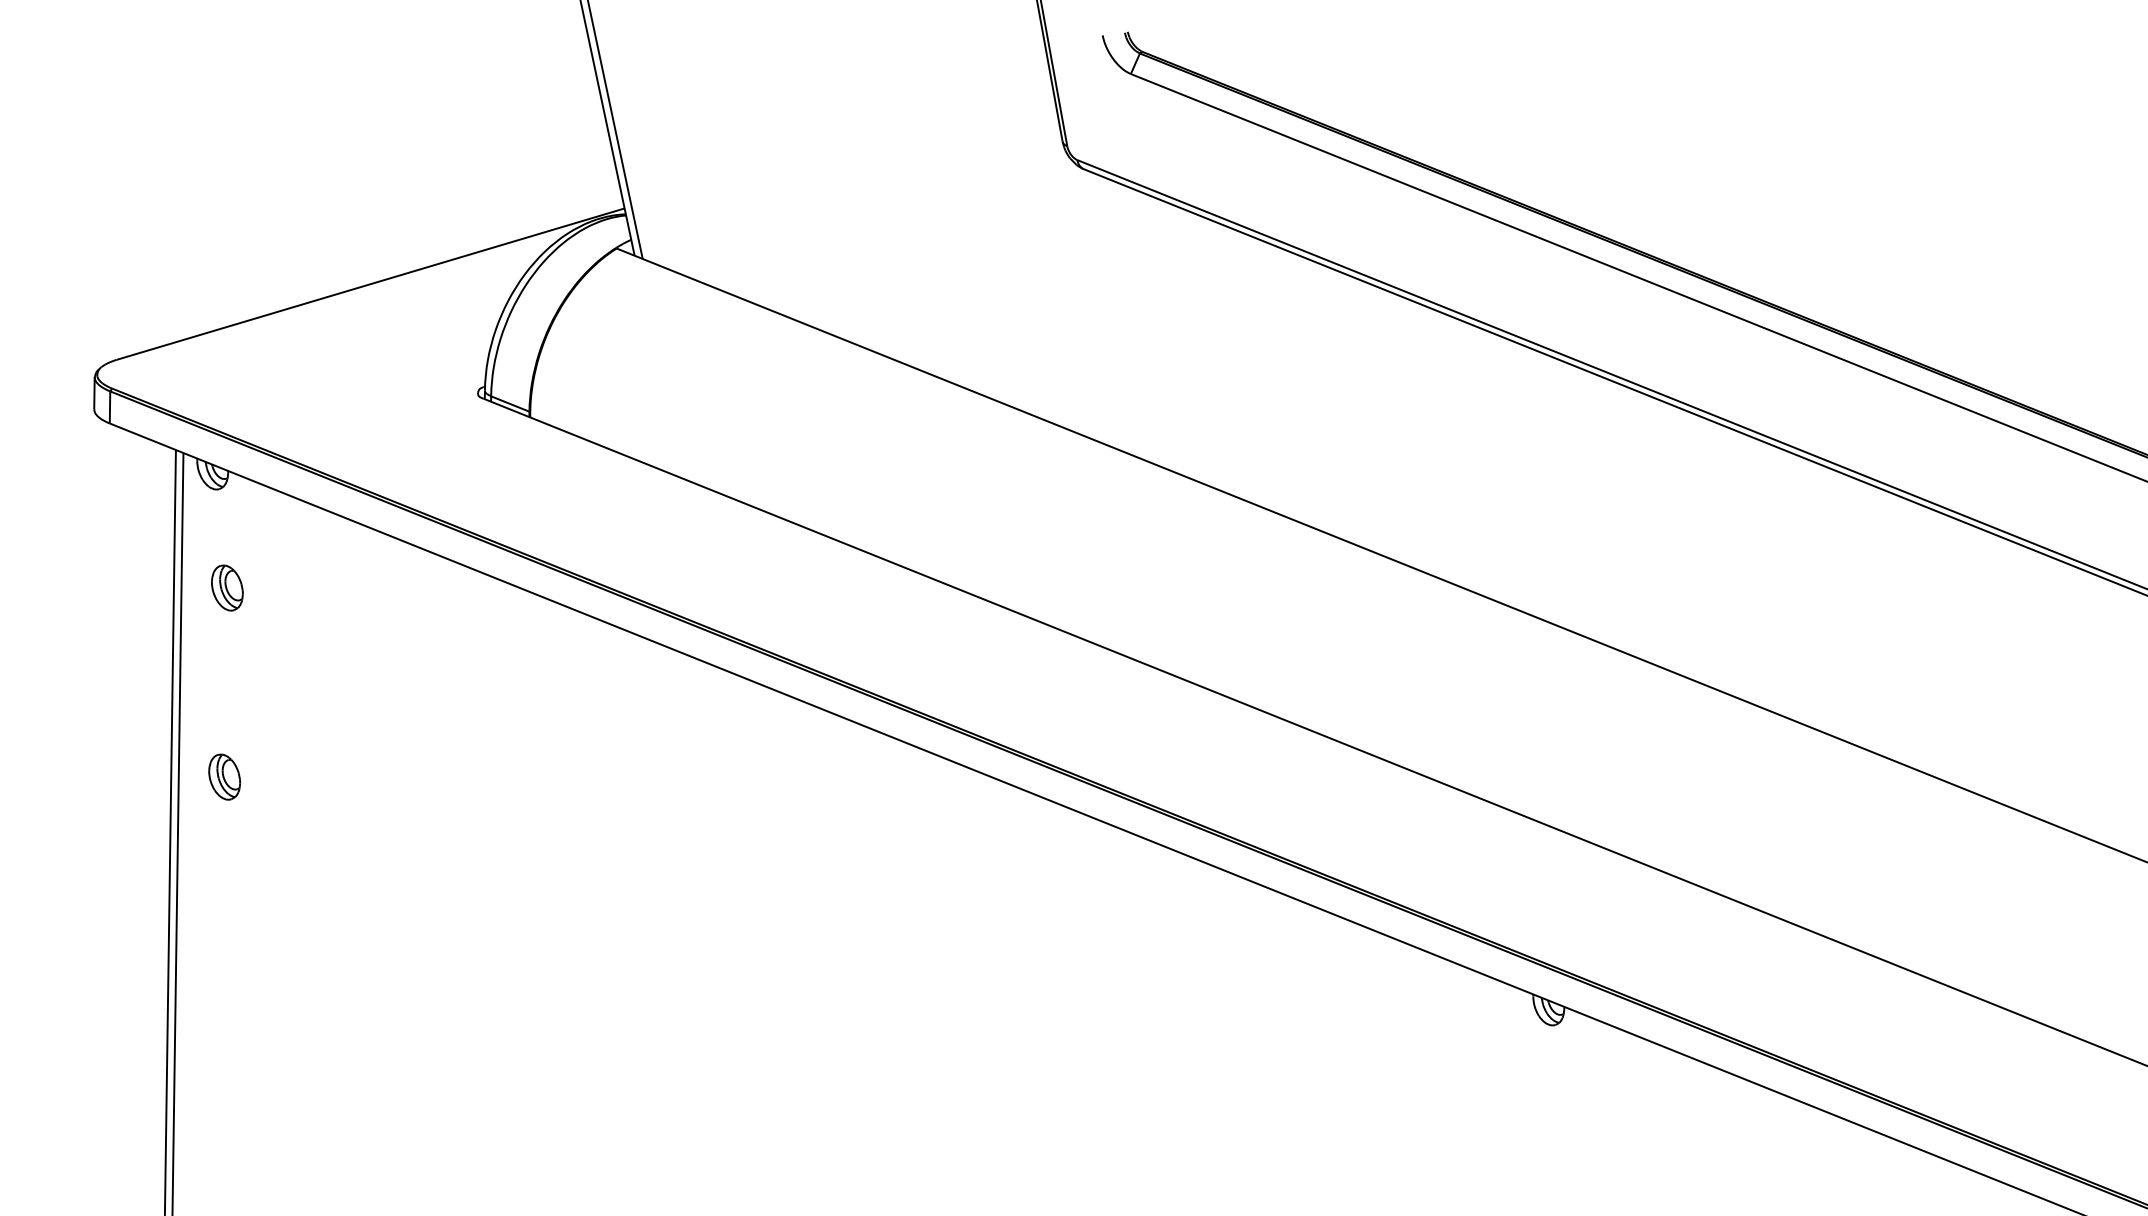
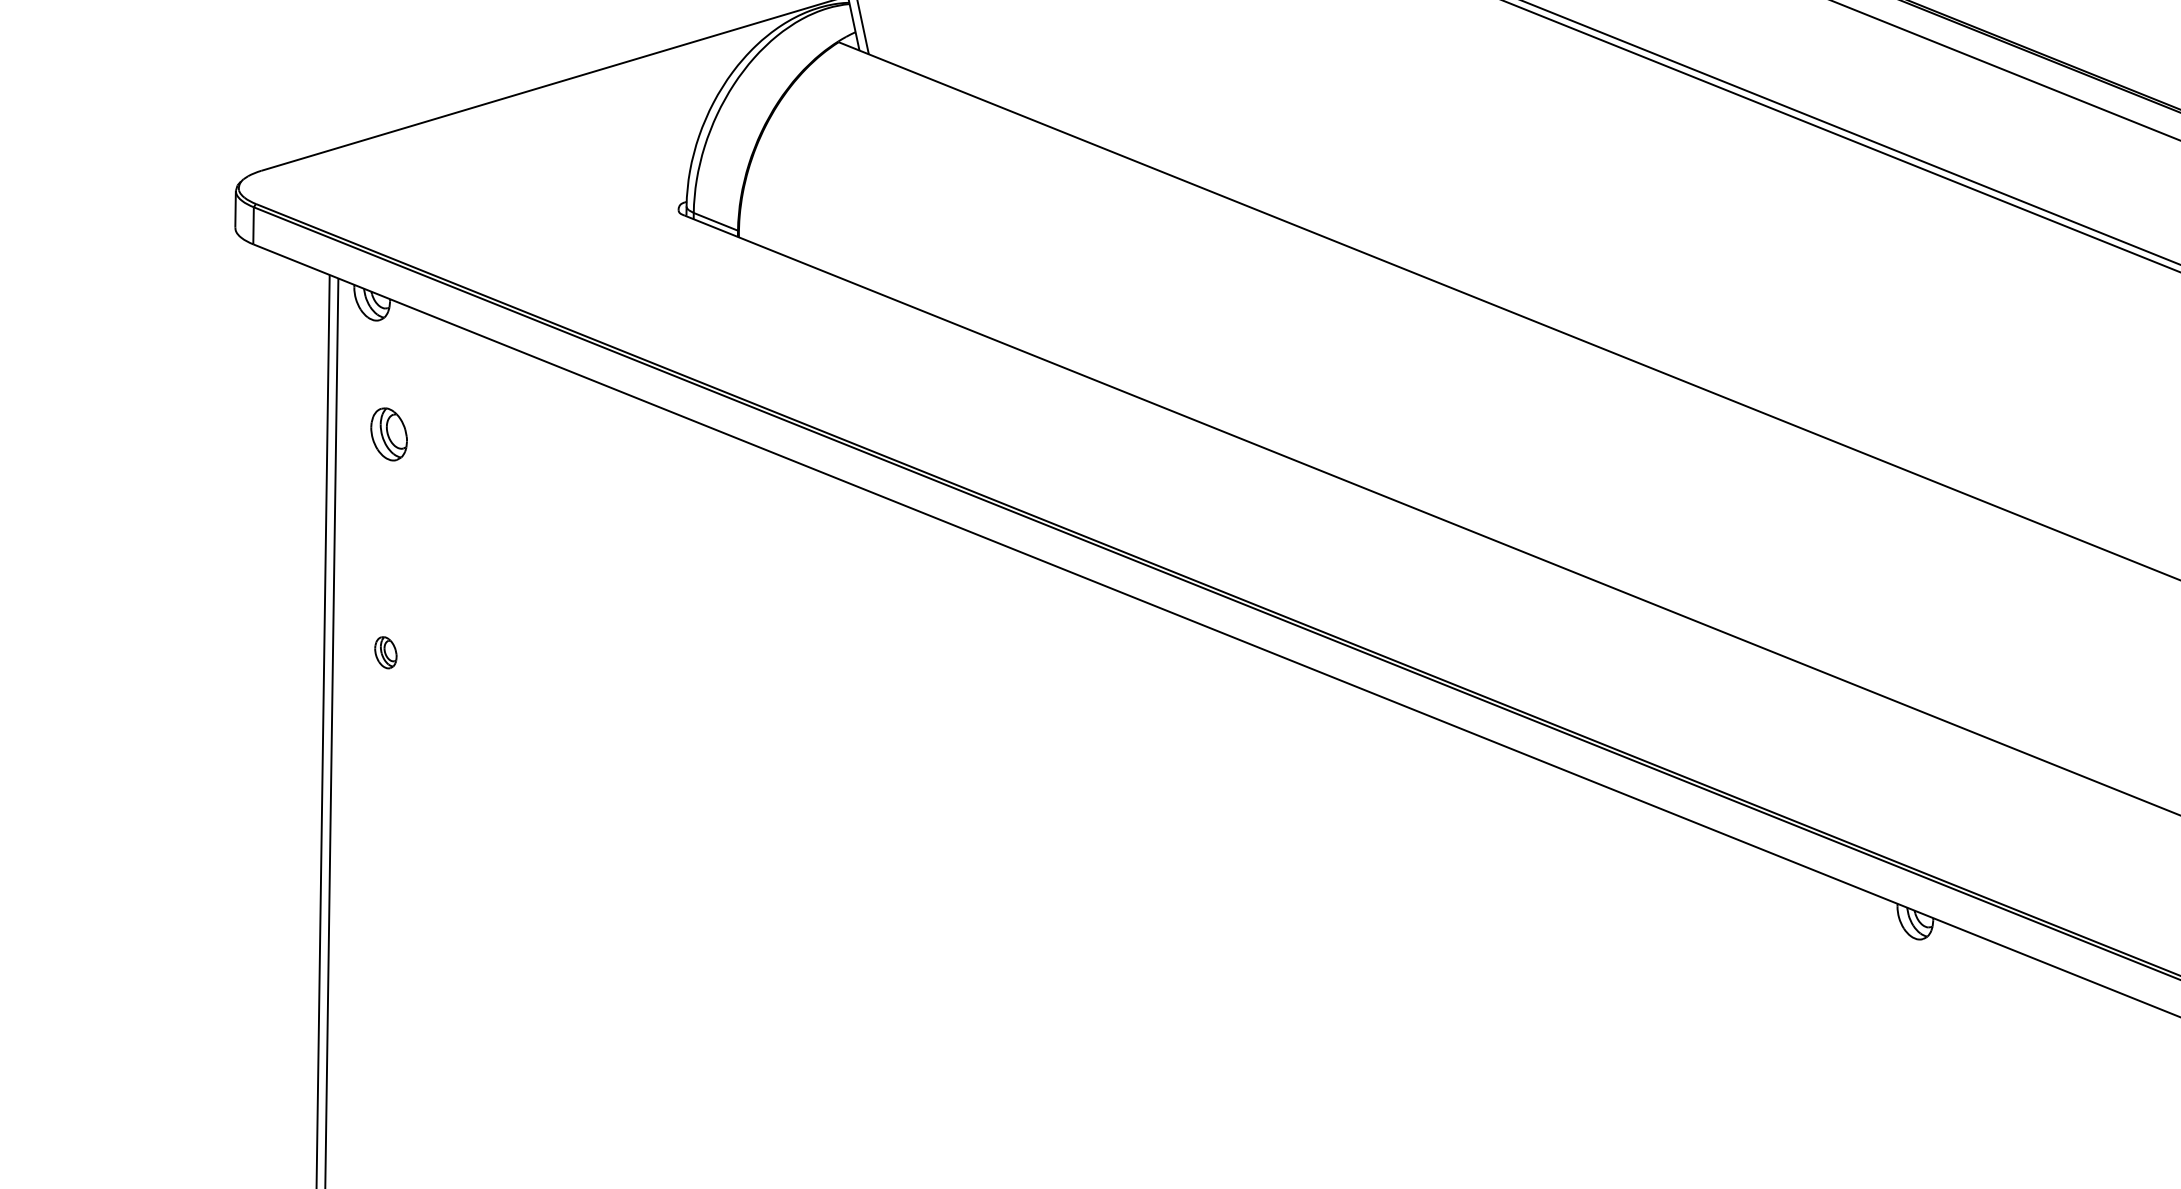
part: (224, 776) -> (385, 652), size x0.6

